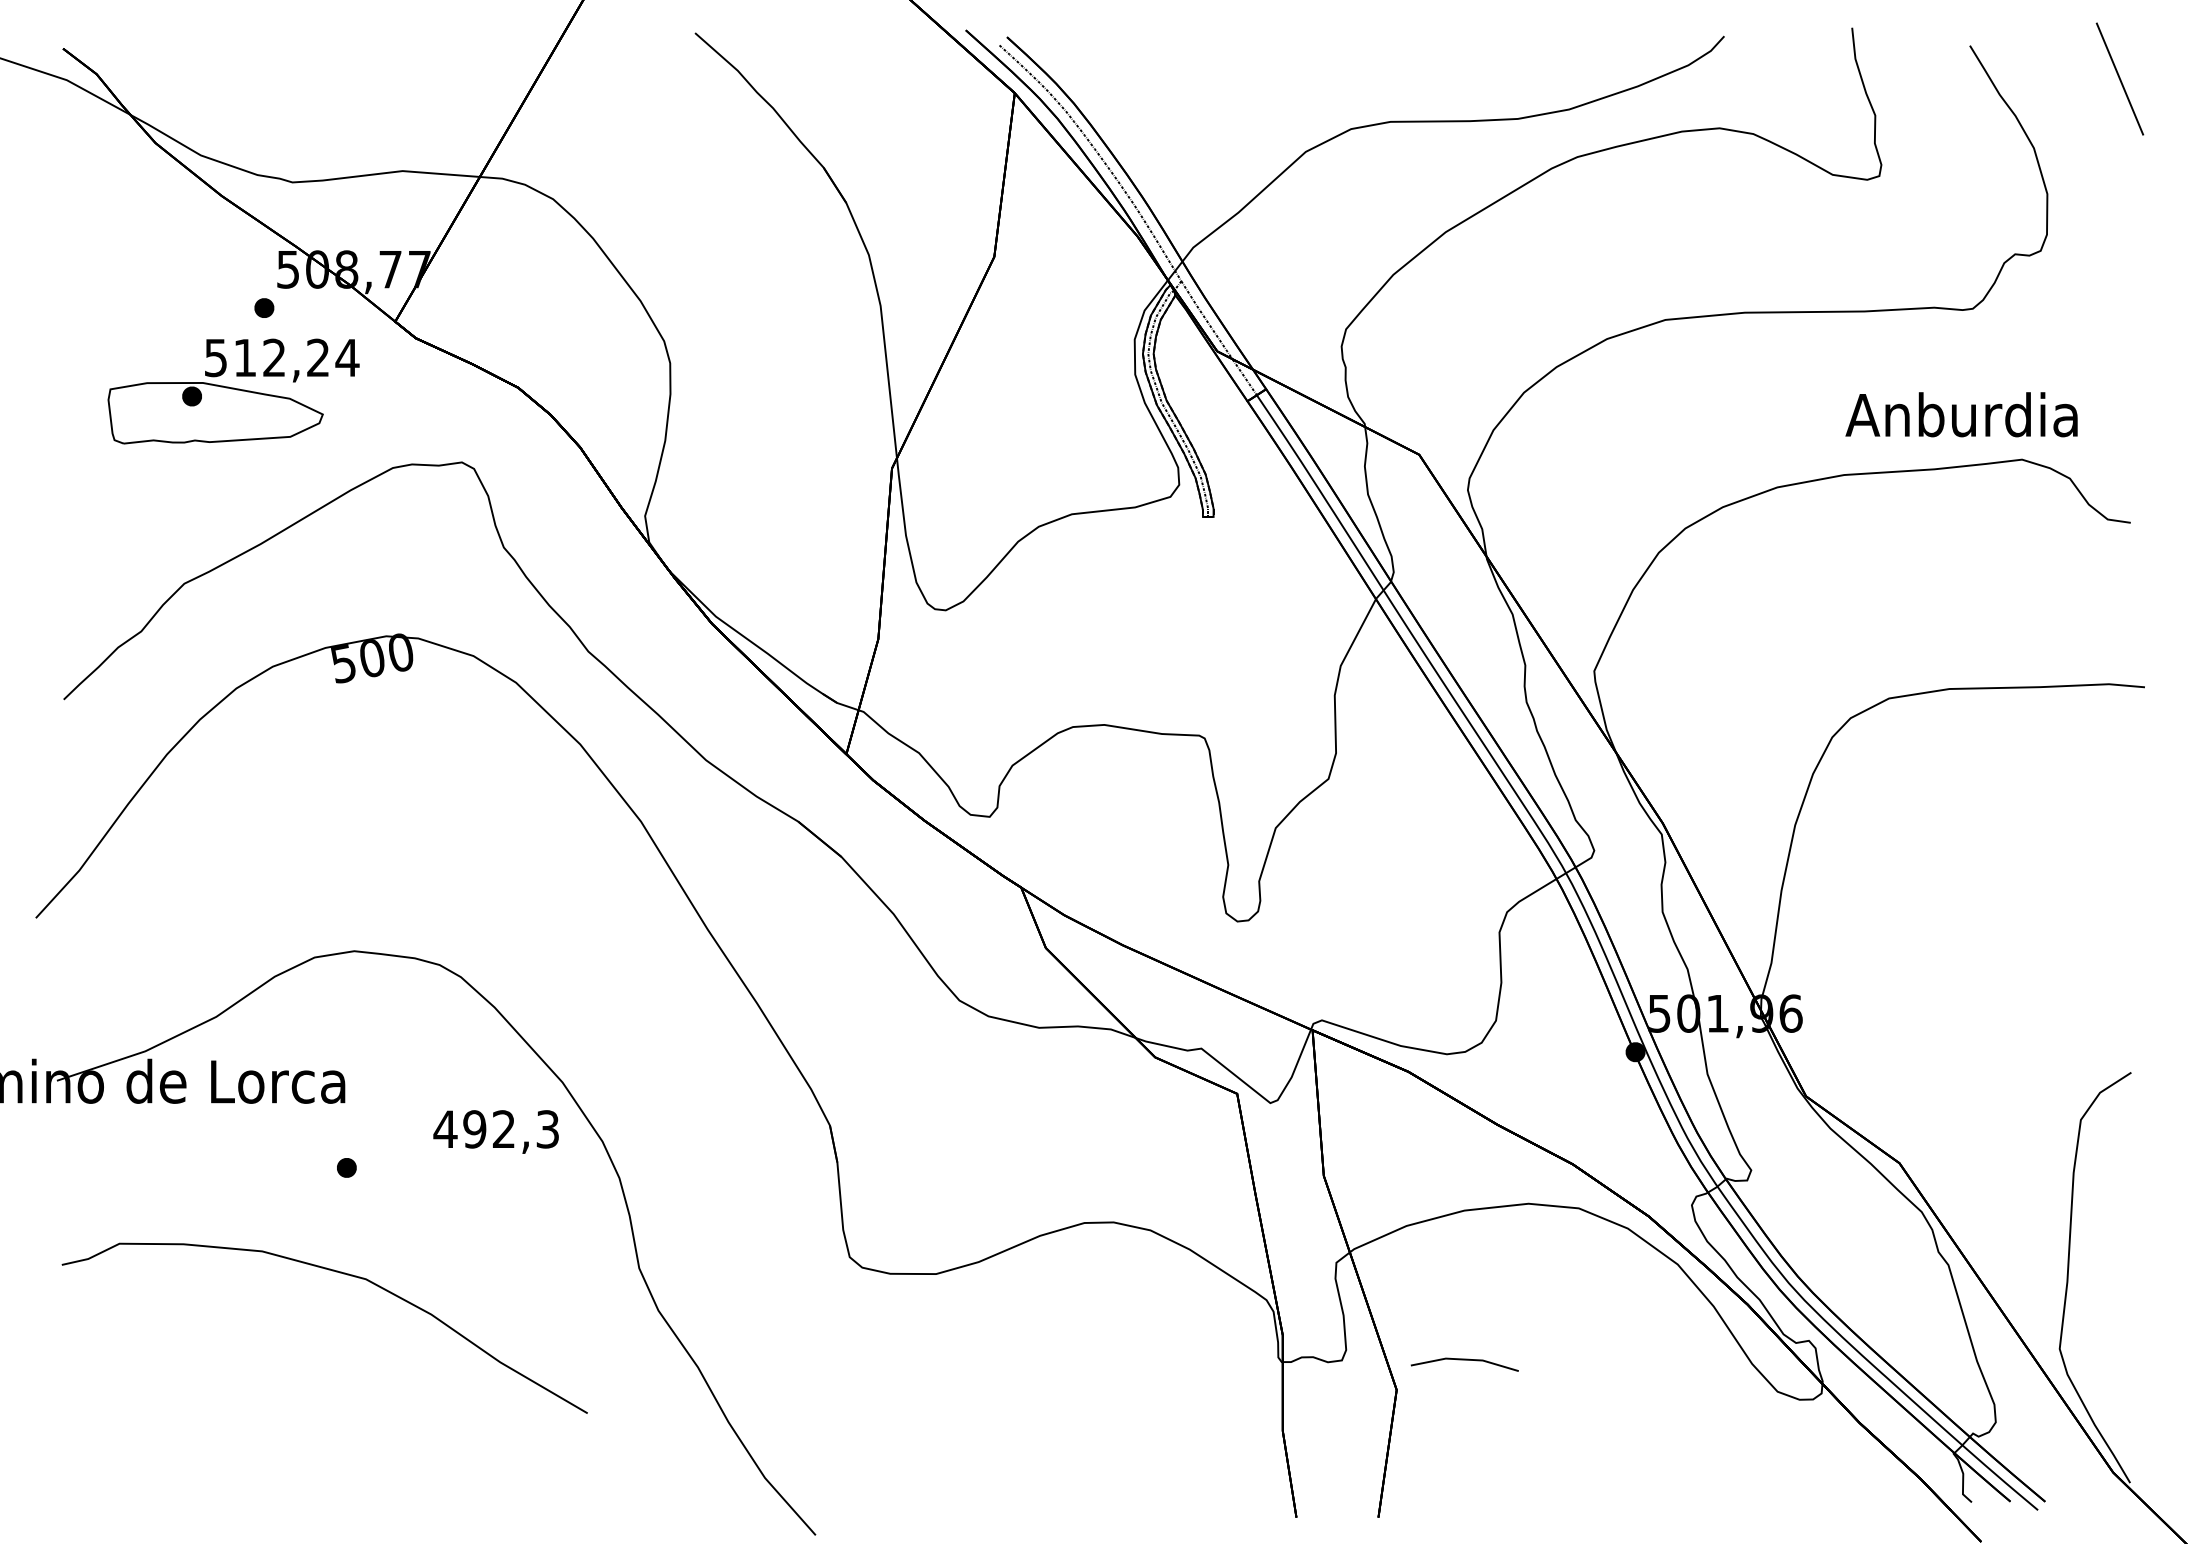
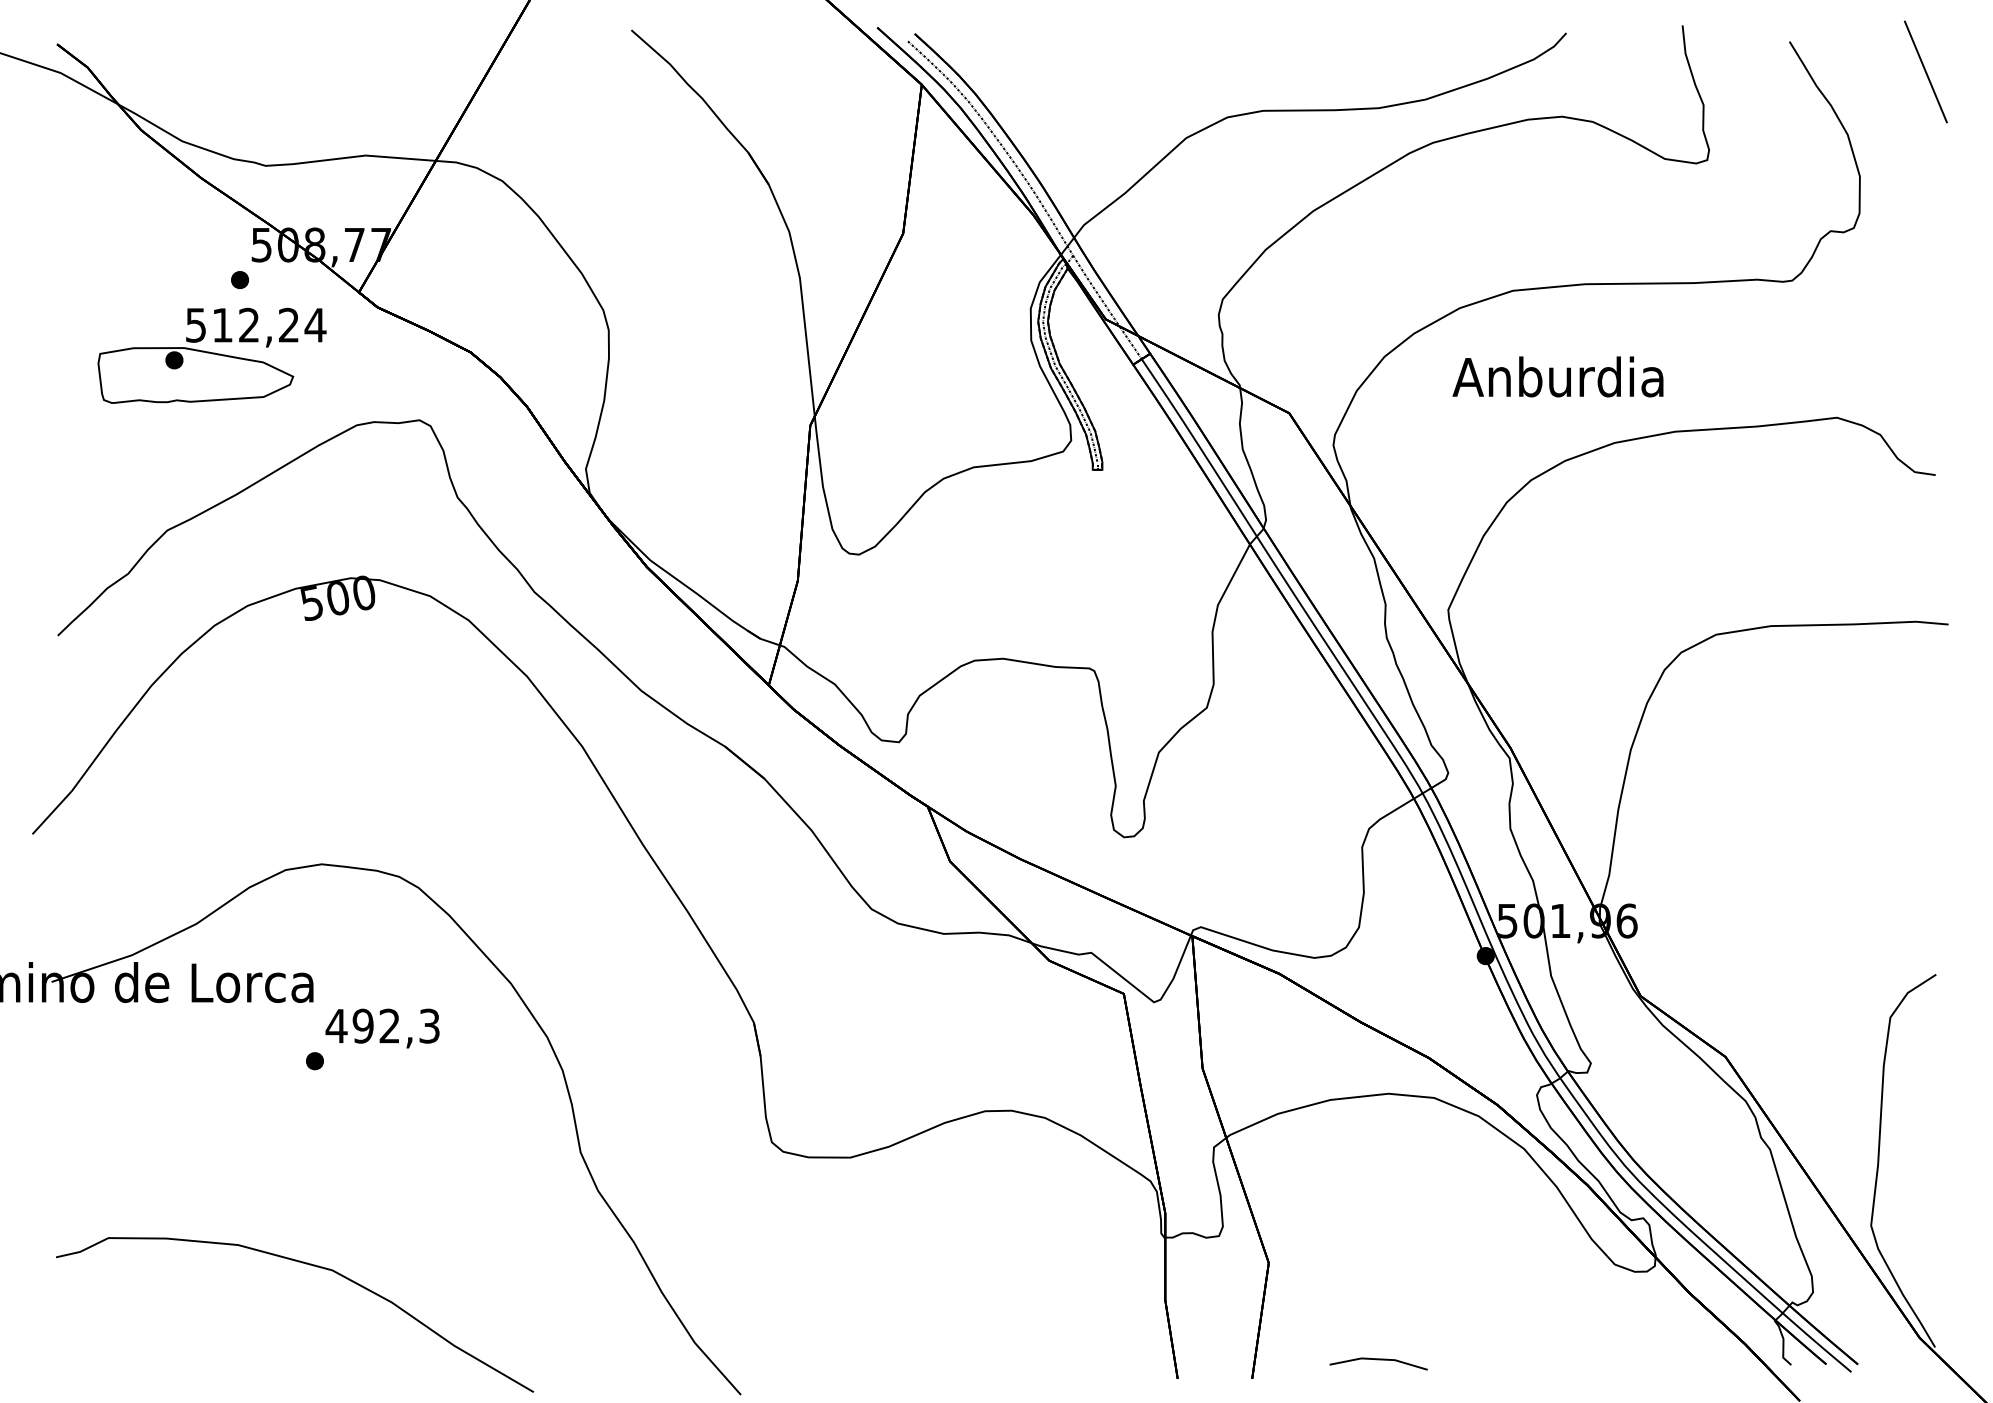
text: (1961, 414) -> (1557, 376), moved
text: (496, 1131) -> (382, 1028), moved
curve: (336, 1272) -> (305, 1264), moved
line: (1464, 1360) -> (1378, 1360), moved

